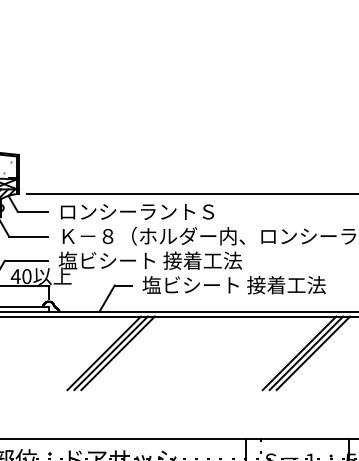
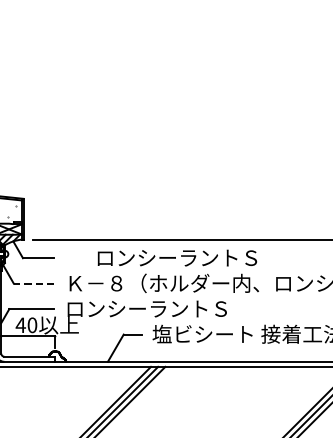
text: (137, 211) -> (177, 257), moved
line: (28, 236) -> (34, 283), solid -> dashed
text: (149, 260) -> (159, 308), 塩ビシート 接着工法 -> ロンシーラントＳ

